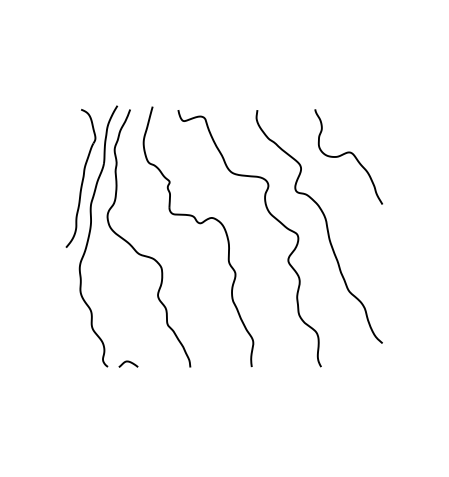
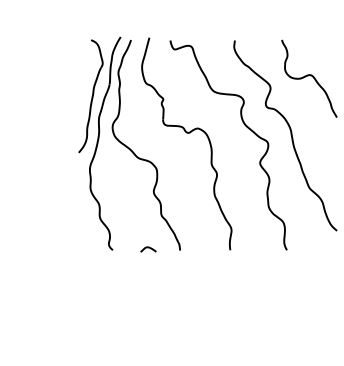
curve: (128, 362) -> (148, 248), moved

